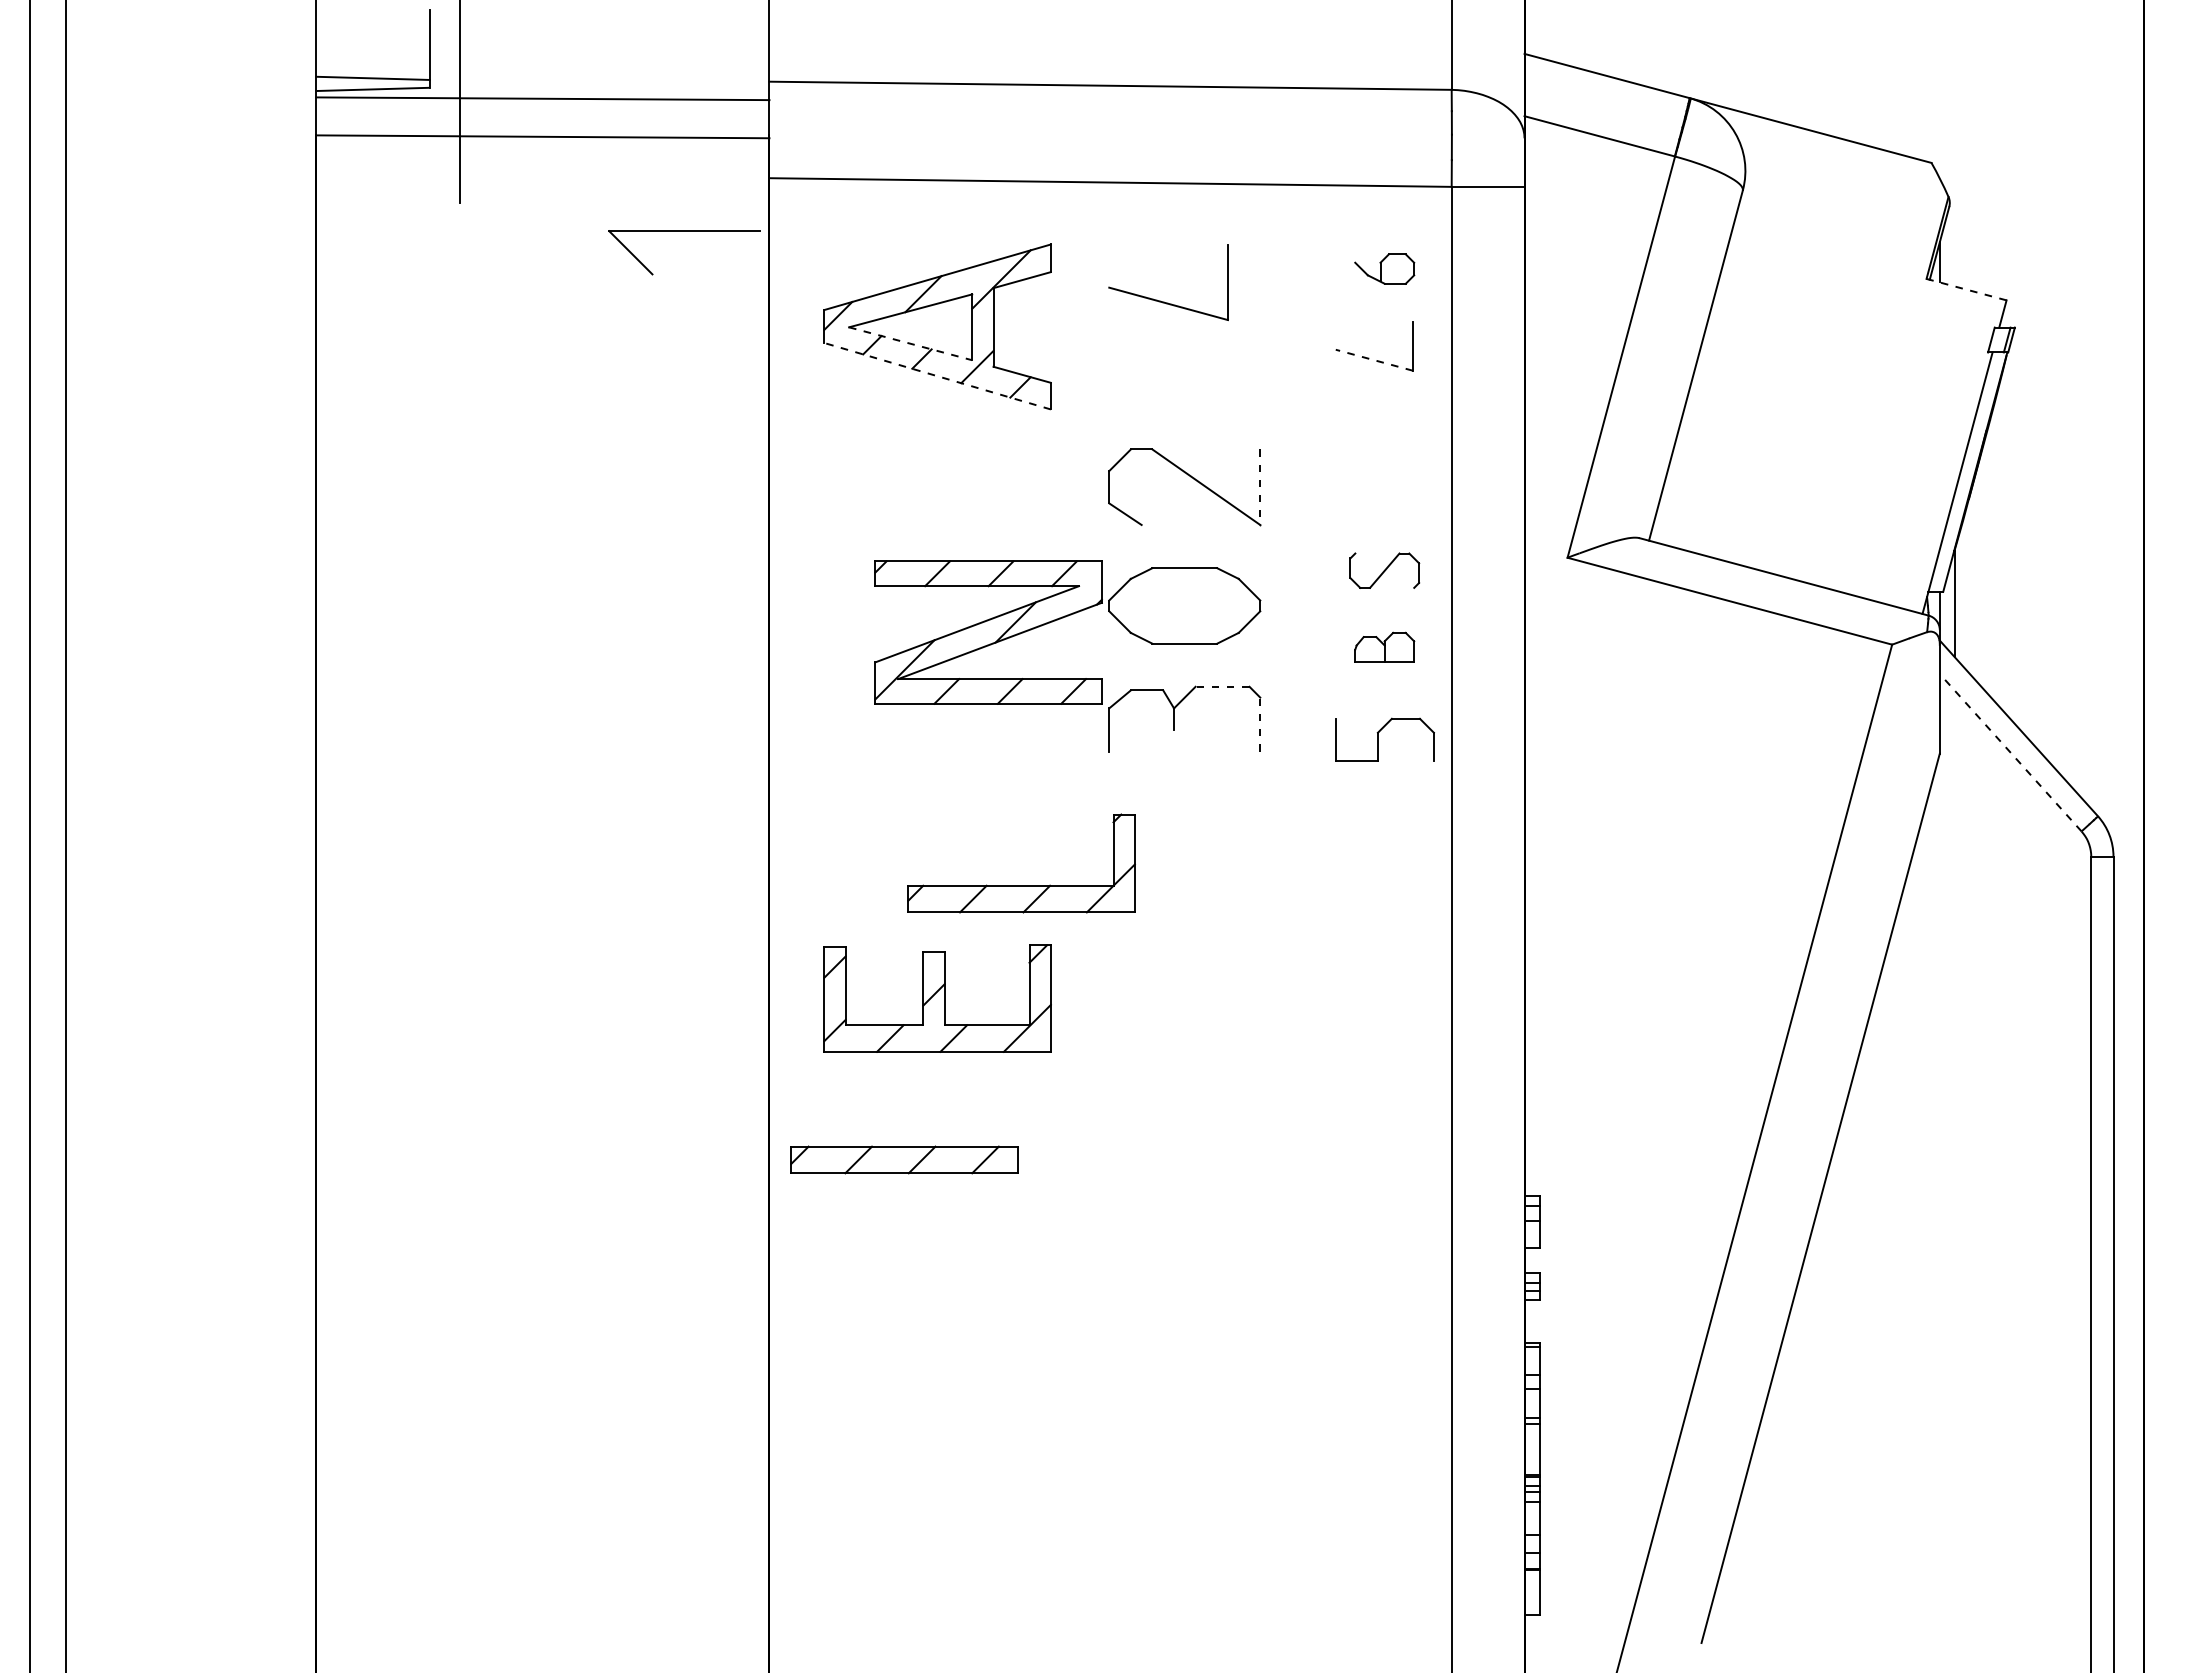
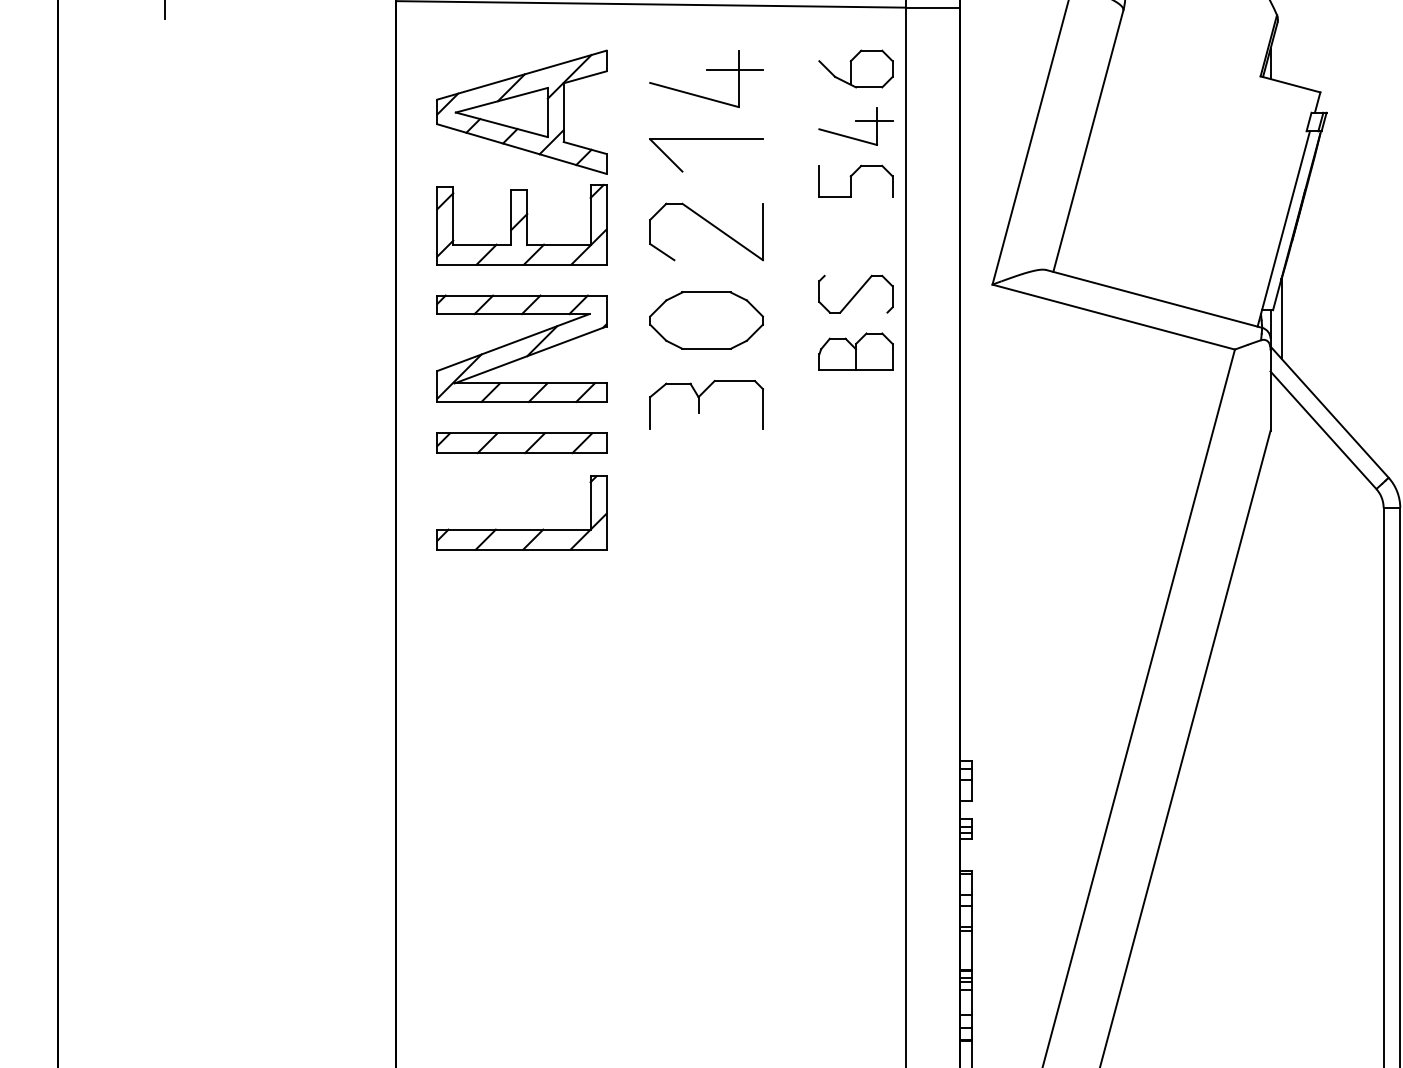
part: (684, 231) -> (706, 139), moved
part: (1384, 268) -> (855, 68), size x1.67
line: (1222, 269) -> (734, 69), added
line: (1966, 289) -> (1290, 84), dashed -> solid
line: (1408, 338) -> (873, 120), added
line: (910, 343) -> (501, 124), dashed -> solid
line: (1374, 360) -> (848, 137), dashed -> solid
line: (937, 376) -> (521, 149), dashed -> solid
line: (1260, 487) -> (763, 232), dashed -> solid
part: (1384, 570) -> (855, 294), size x1.43
part: (988, 632) -> (521, 348), moved
part: (1384, 647) -> (855, 351), size x1.67
line: (1222, 686) -> (734, 380), dashed -> solid
line: (1260, 724) -> (763, 409), dashed -> solid
part: (1384, 739) -> (855, 181), moved
line: (2010, 752) -> (1323, 430), dashed -> solid
part: (1021, 885) -> (521, 529), moved
part: (937, 998) -> (521, 224), moved
part: (904, 1159) -> (521, 442), moved

